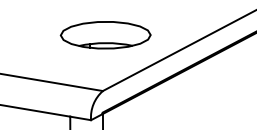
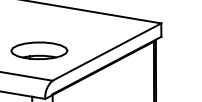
part: (105, 34) -> (39, 50), moved

